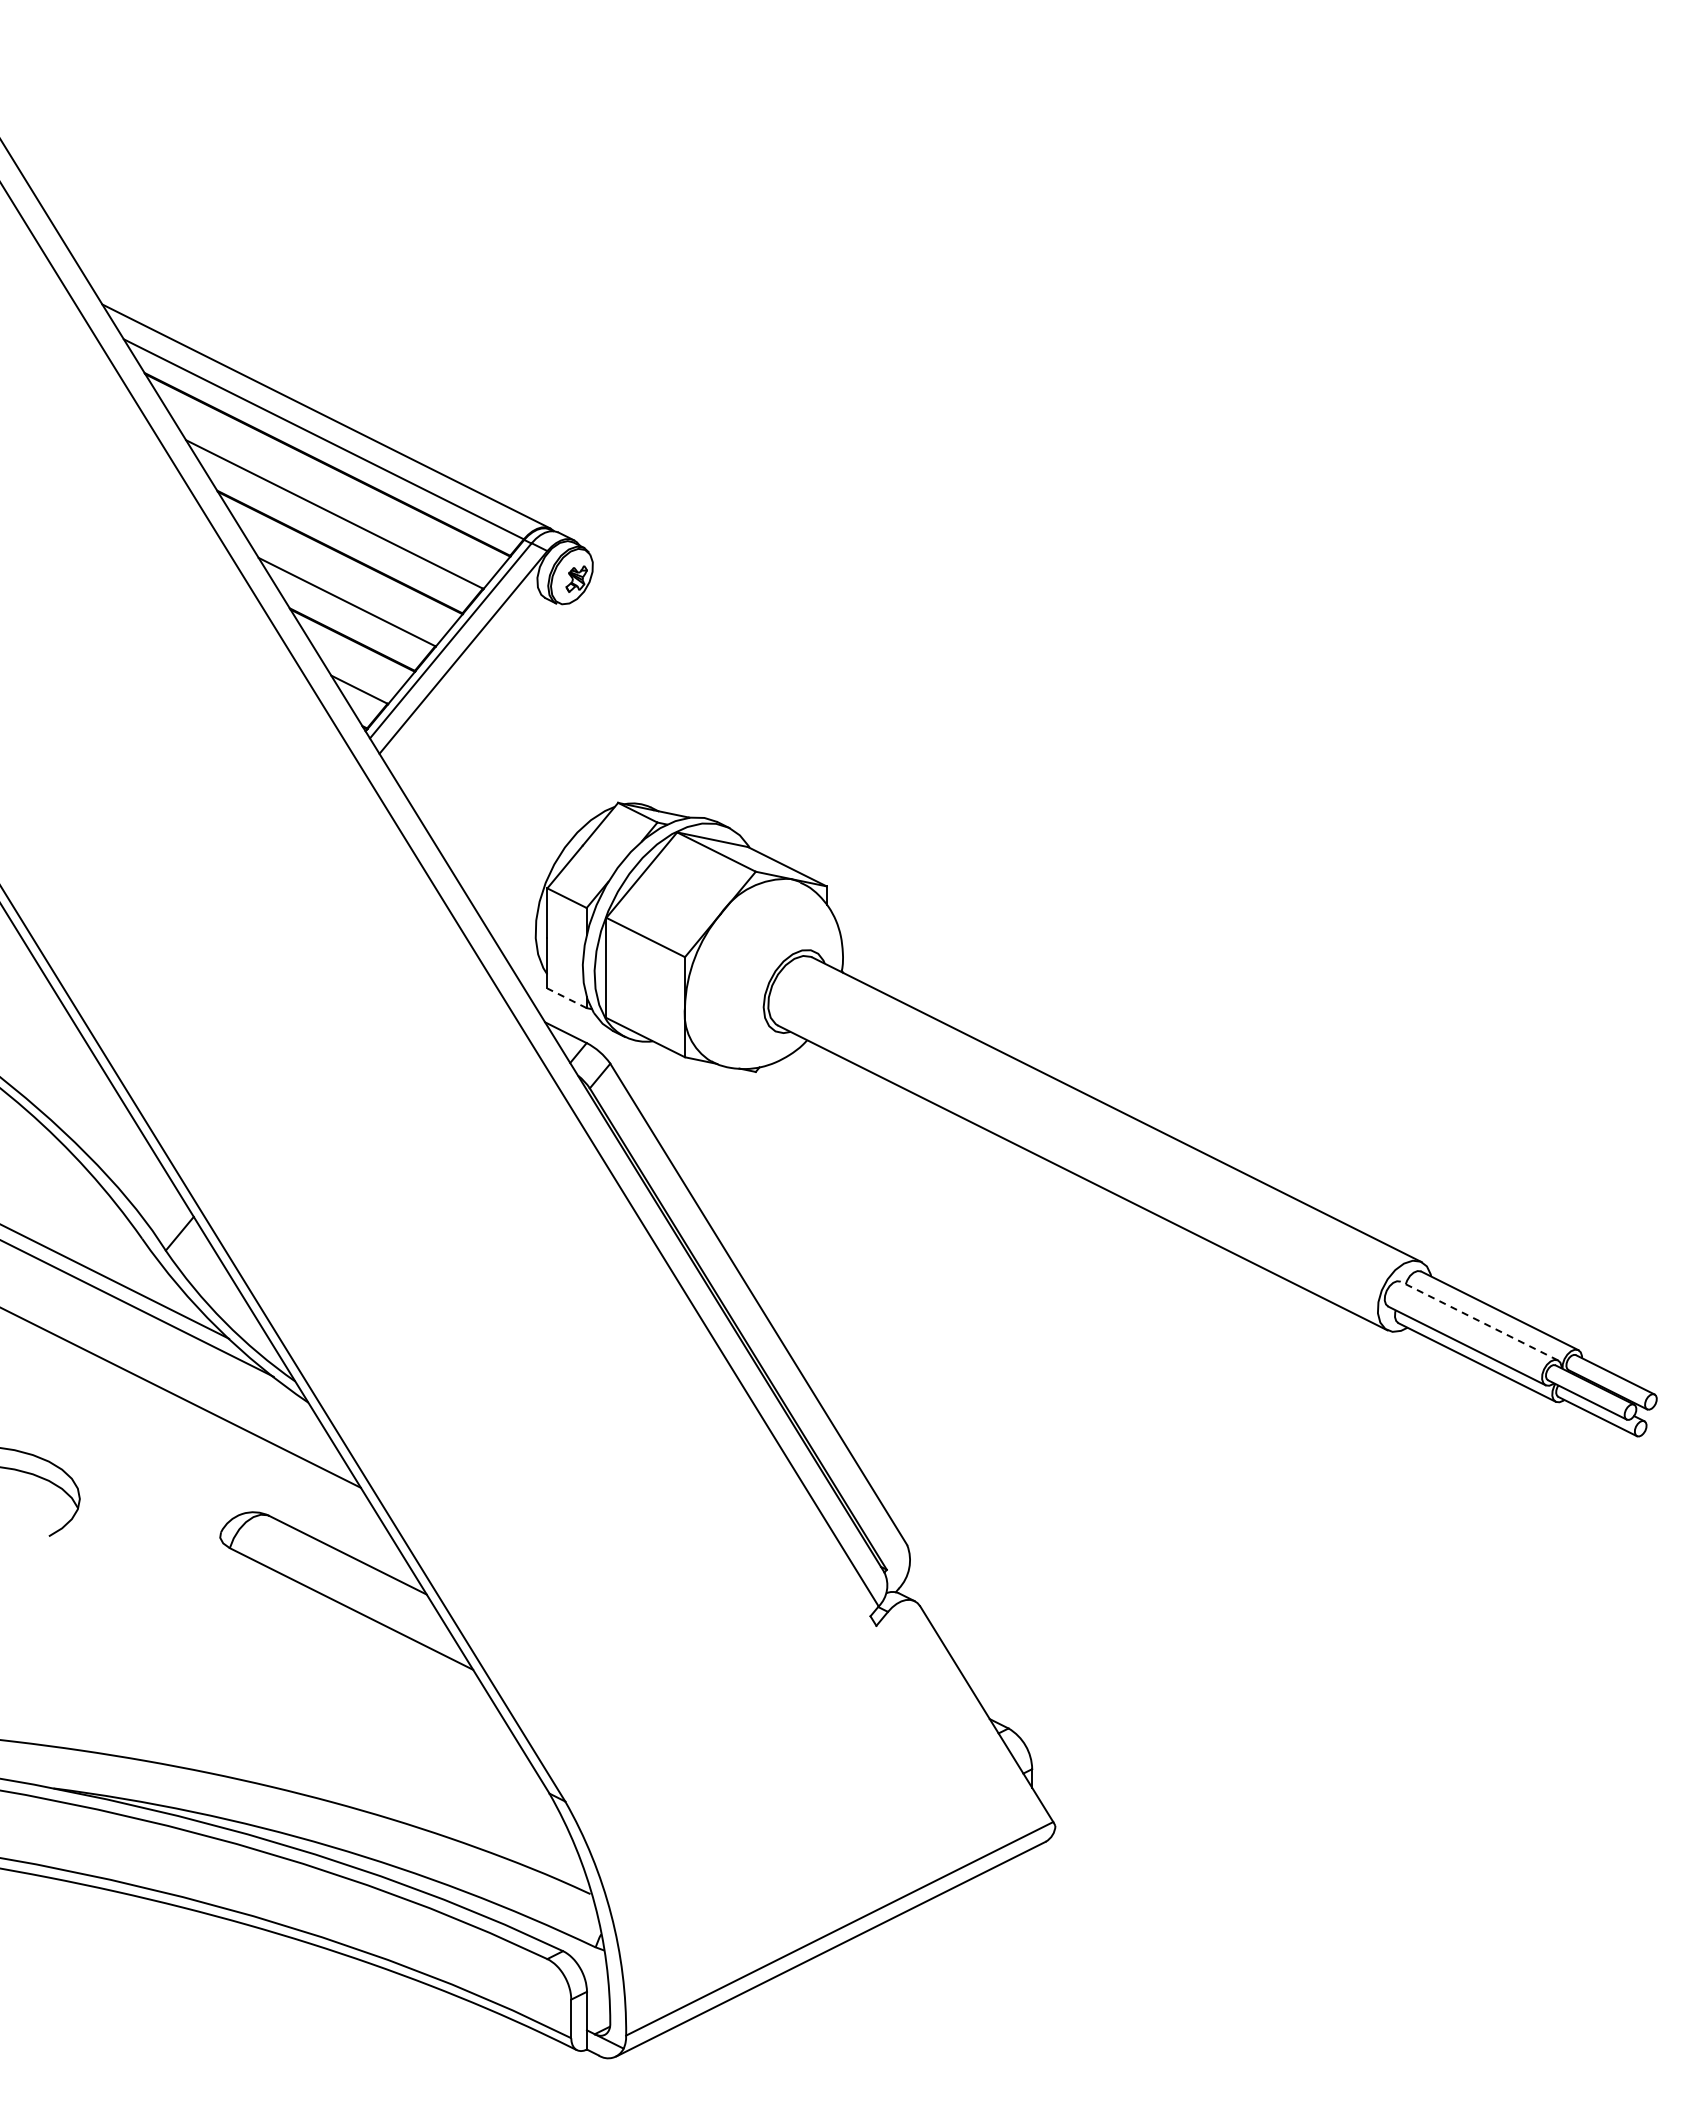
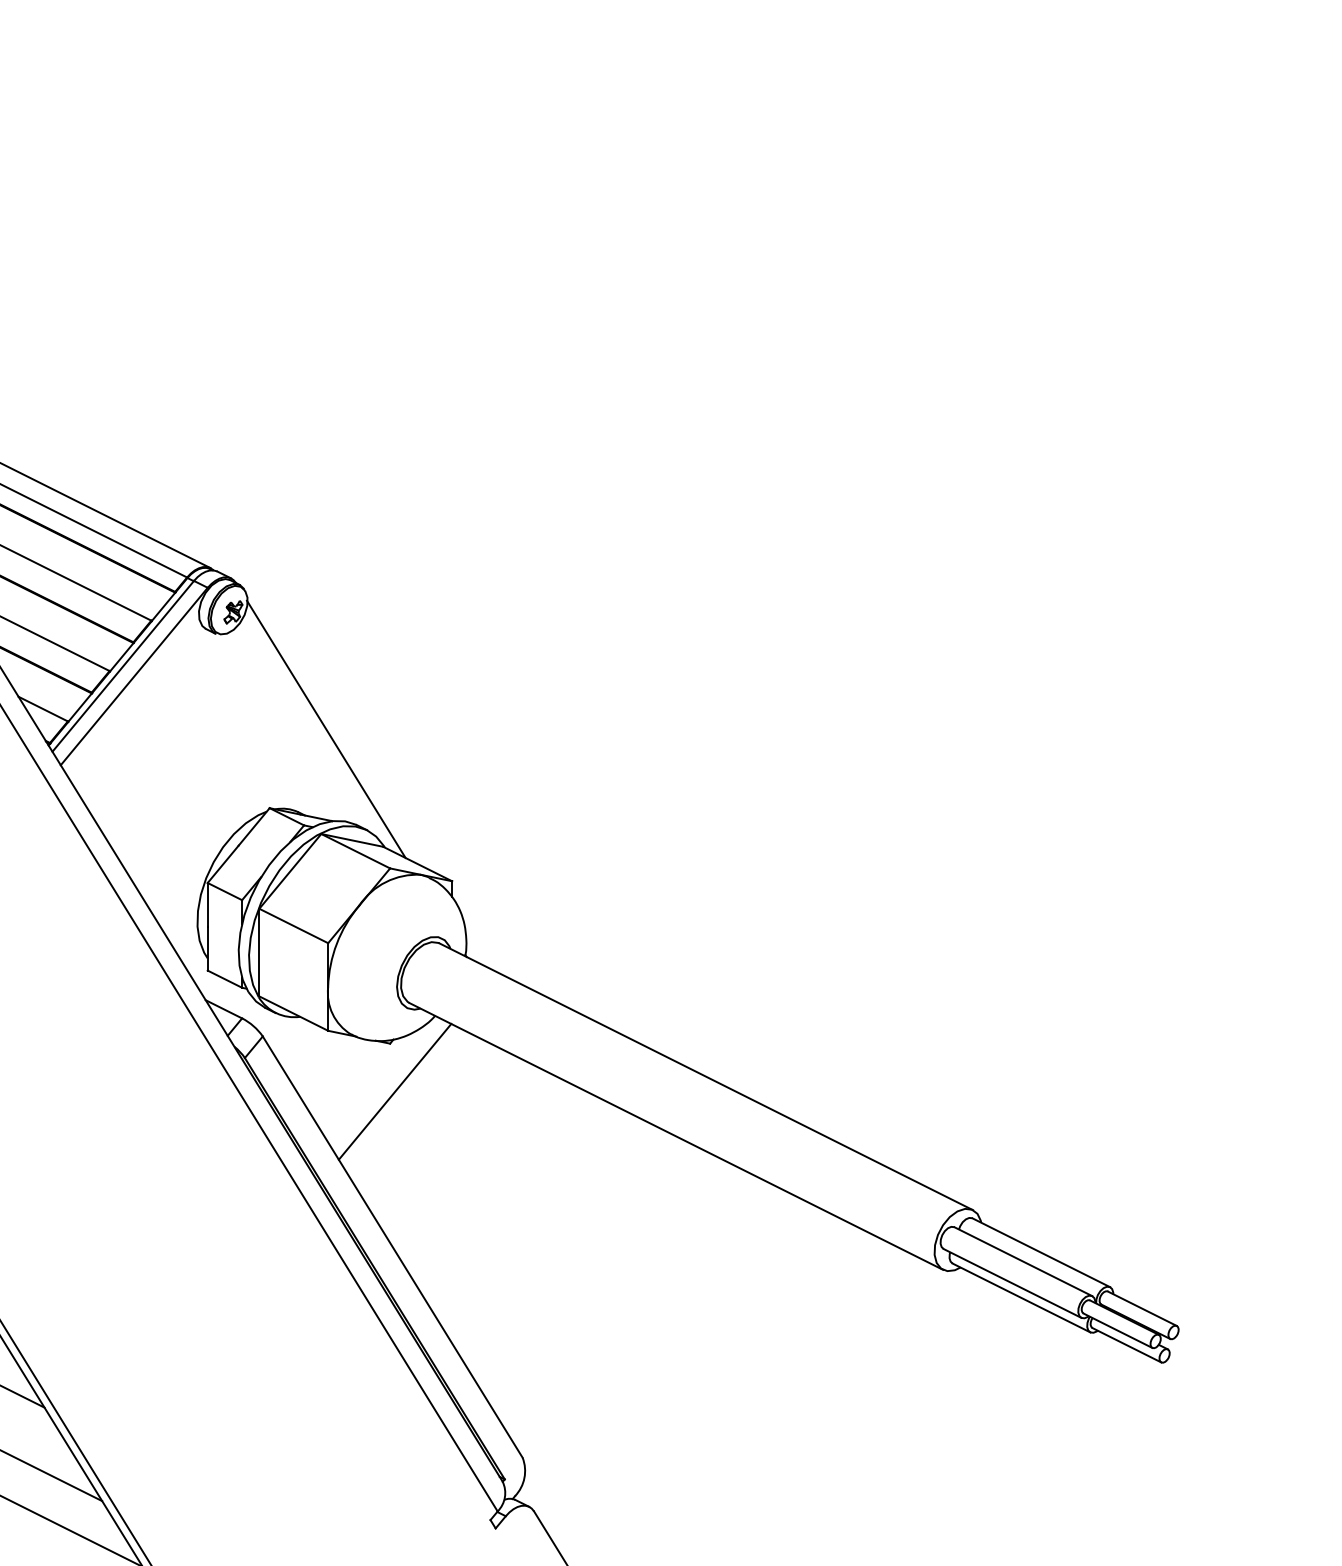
line: (682, 712) -> (325, 729), added
line: (567, 998) -> (225, 979), dashed -> solid
line: (761, 1126) -> (395, 1091), added
line: (1479, 1321) -> (1023, 1262), dashed -> solid

